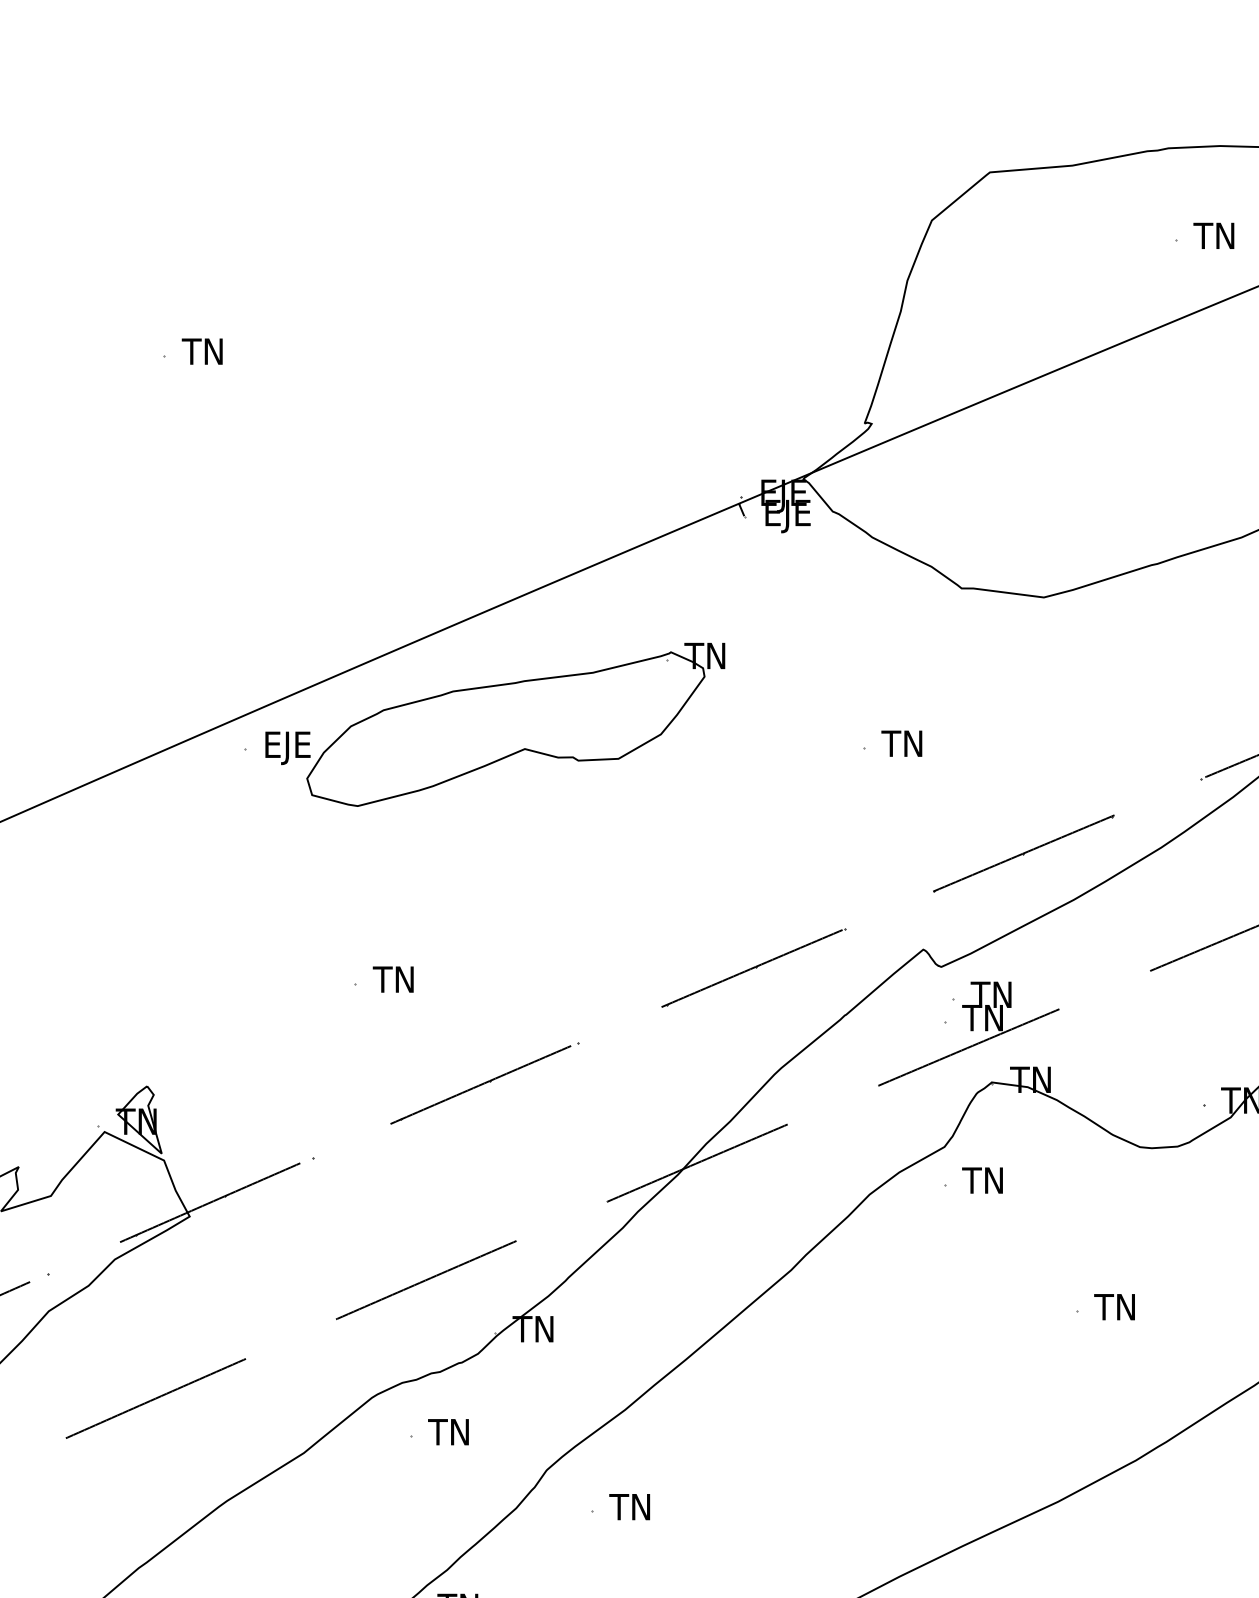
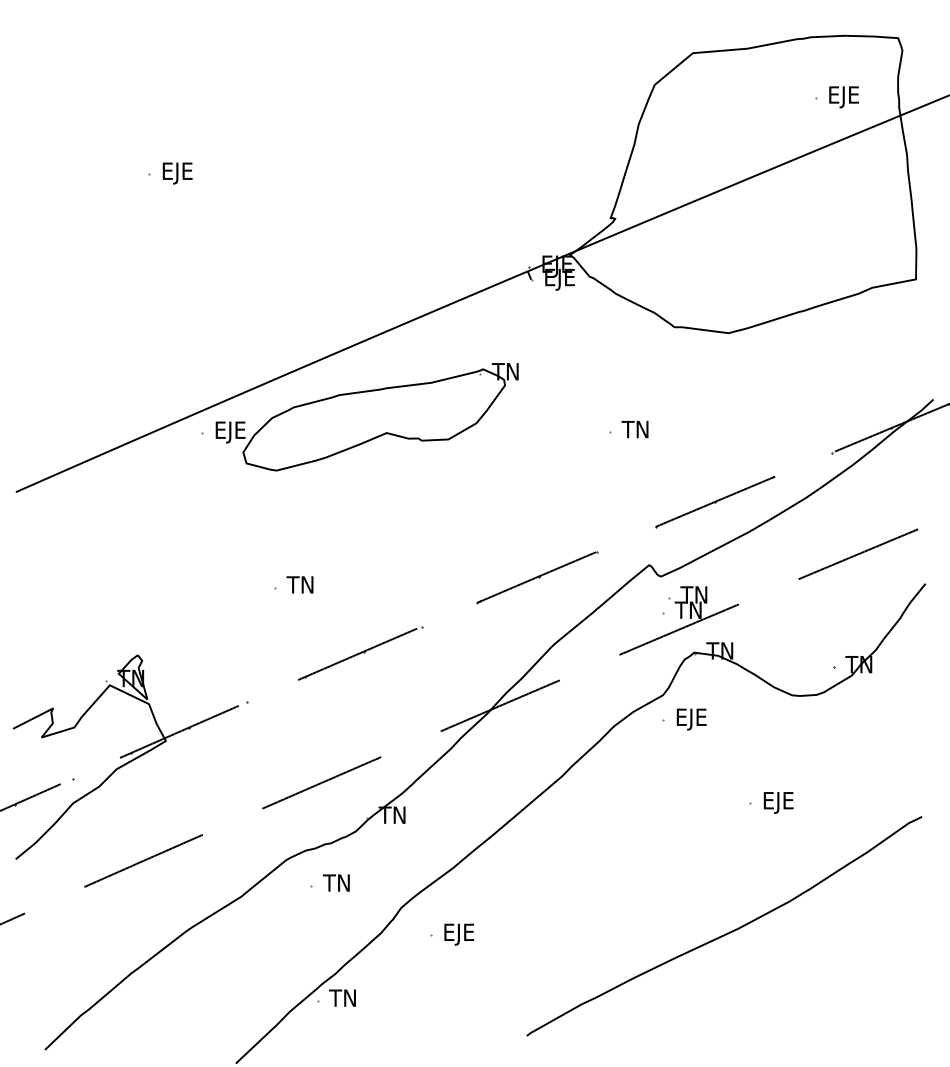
text: (1216, 239) -> (842, 97), TN -> EJE
text: (205, 355) -> (176, 173), TN -> EJE
text: (986, 1183) -> (690, 719), TN -> EJE
text: (1118, 1309) -> (777, 802), TN -> EJE
text: (633, 1510) -> (458, 934), TN -> EJE

